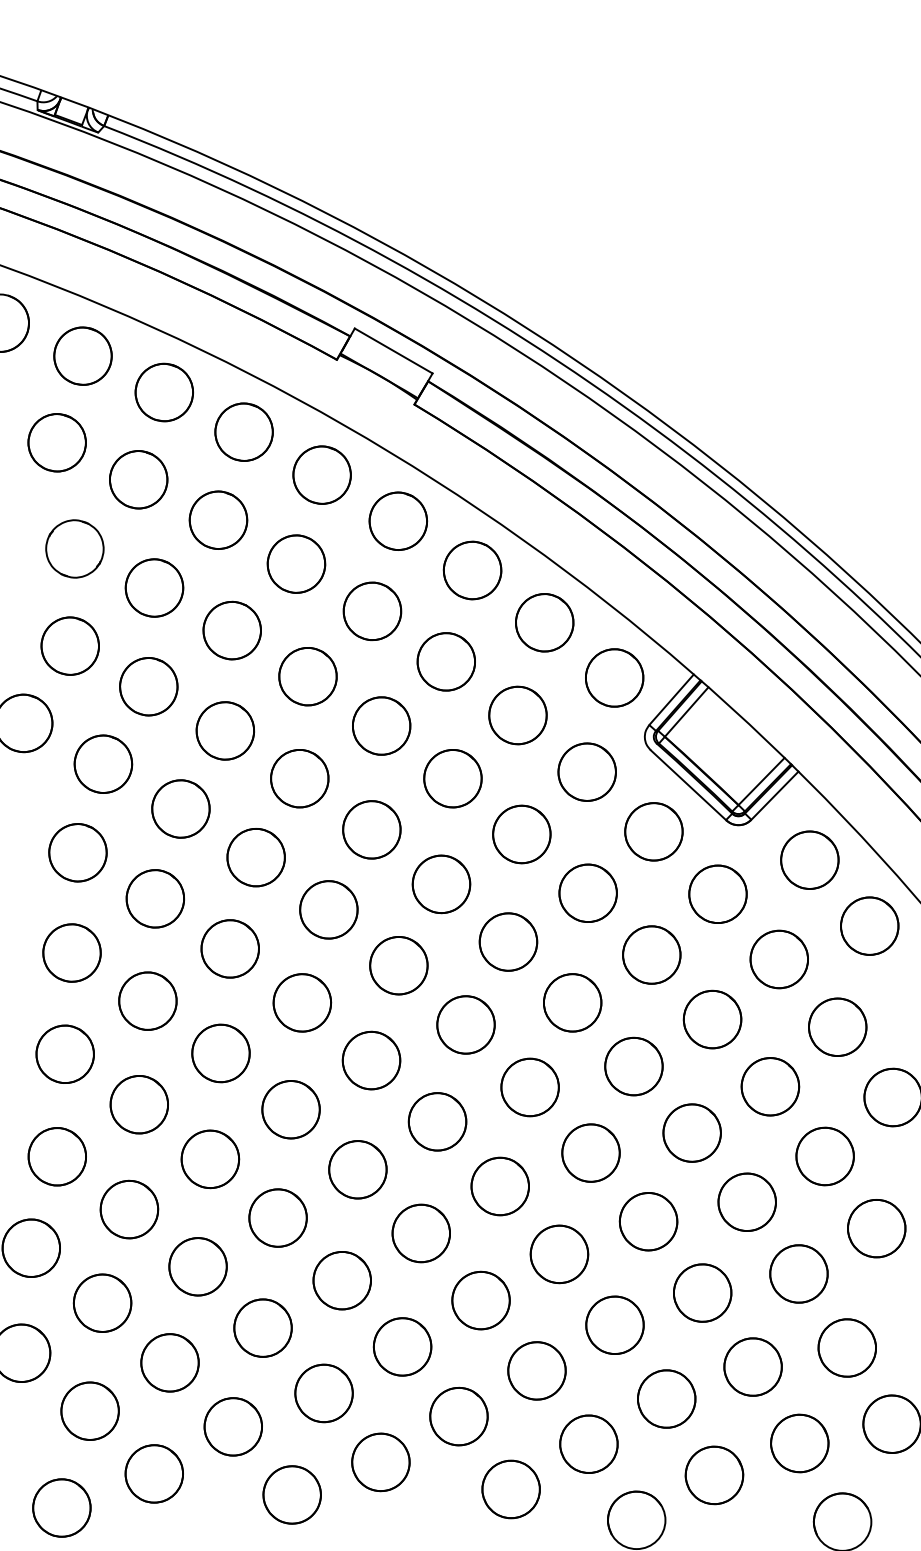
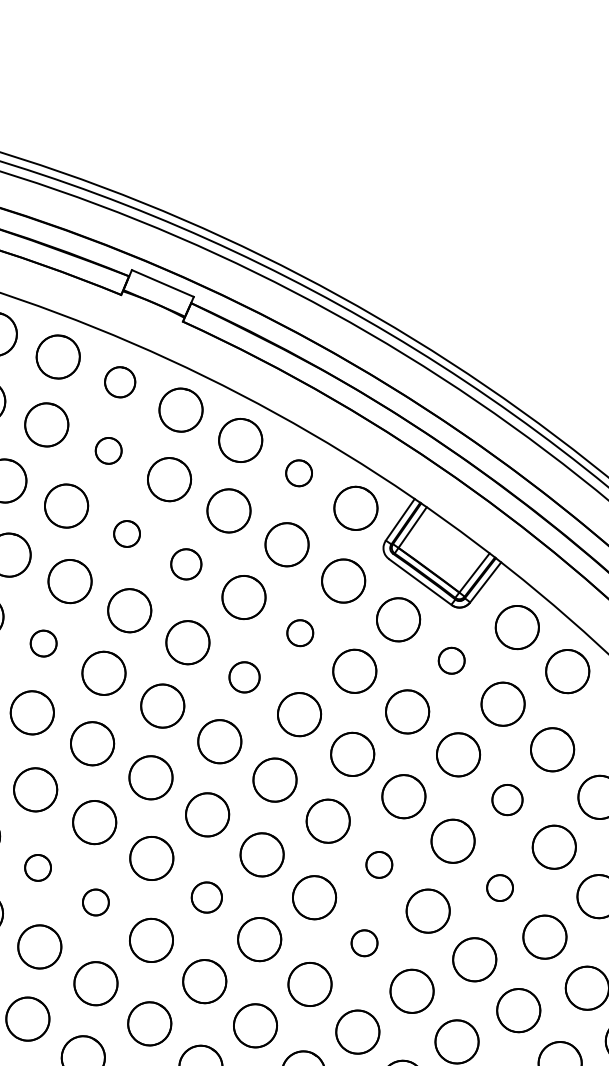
circle: (321, 474) -> (119, 381), size x0.7
part: (296, 563) -> (108, 450), size x0.6
circle: (544, 622) -> (298, 473), size x0.6
circle: (307, 676) -> (126, 533), size x0.6
circle: (381, 725) -> (186, 563), size x0.7
circle: (180, 808) -> (43, 643), size x0.6
part: (521, 834) -> (299, 633), size x0.6
part: (441, 884) -> (244, 677), size x0.7
circle: (717, 893) -> (451, 660), size x0.6
part: (770, 1086) -> (507, 799), size x0.7
circle: (138, 1104) -> (37, 867), size x0.6
circle: (590, 1152) -> (378, 864), size x0.6
part: (210, 1159) -> (95, 902), size x0.6
circle: (357, 1169) -> (206, 897), size x0.7
circle: (746, 1201) -> (499, 887), size x0.6
part: (559, 1254) -> (364, 943), size x0.6

